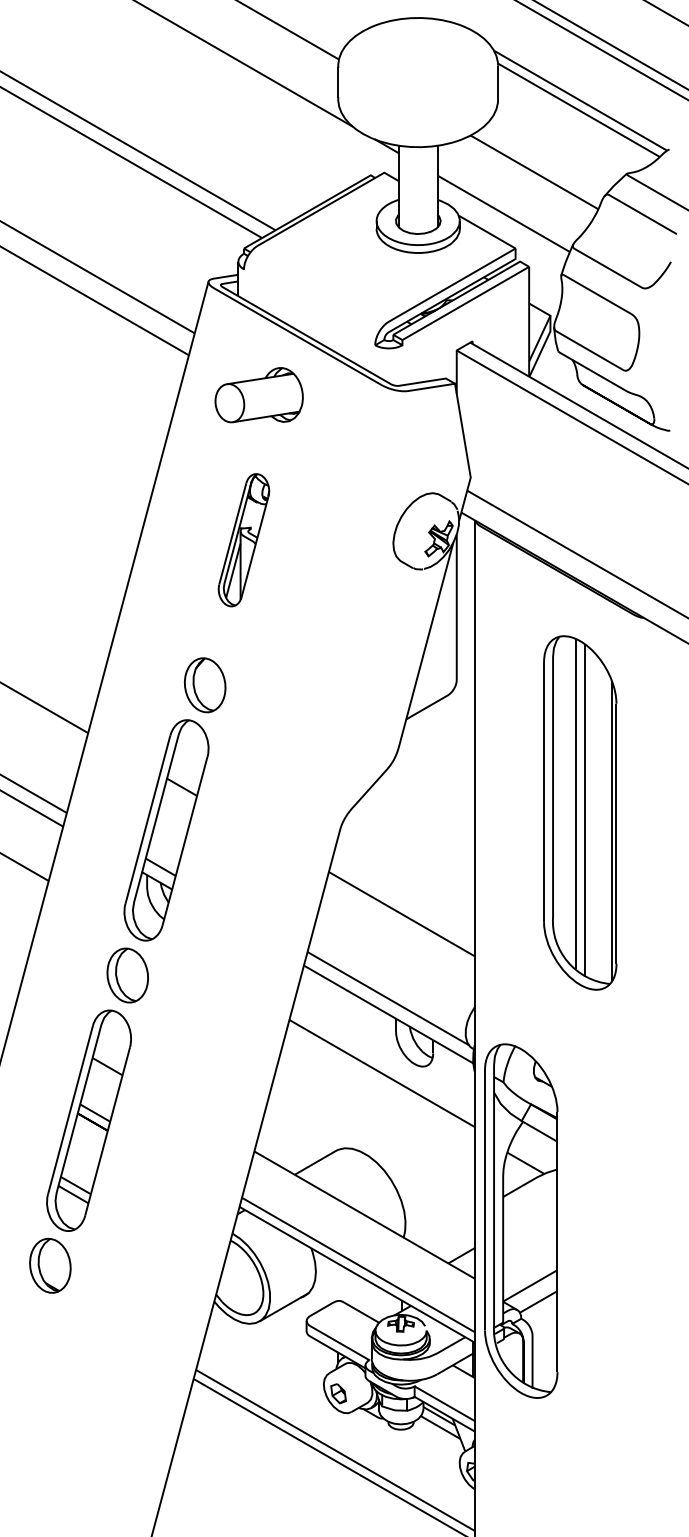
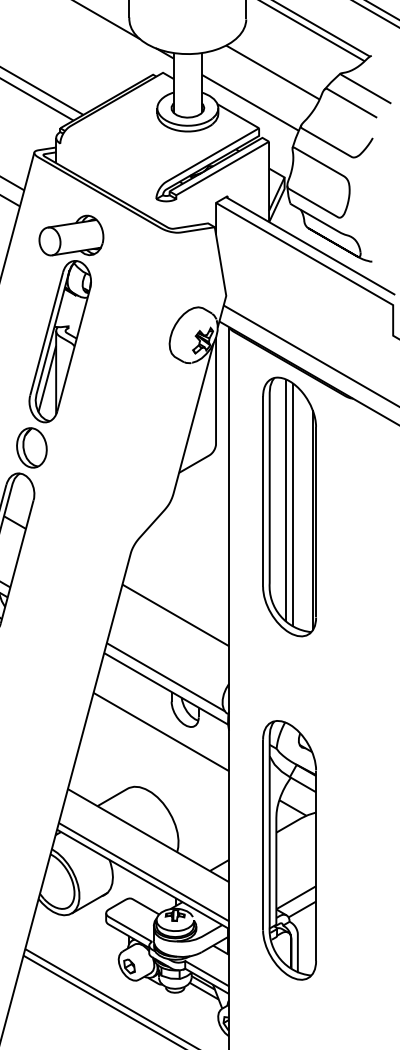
part: (243, 540) -> (59, 341), size x1.67
part: (580, 812) -> (289, 506), moved
part: (521, 1220) -> (289, 849), moved

